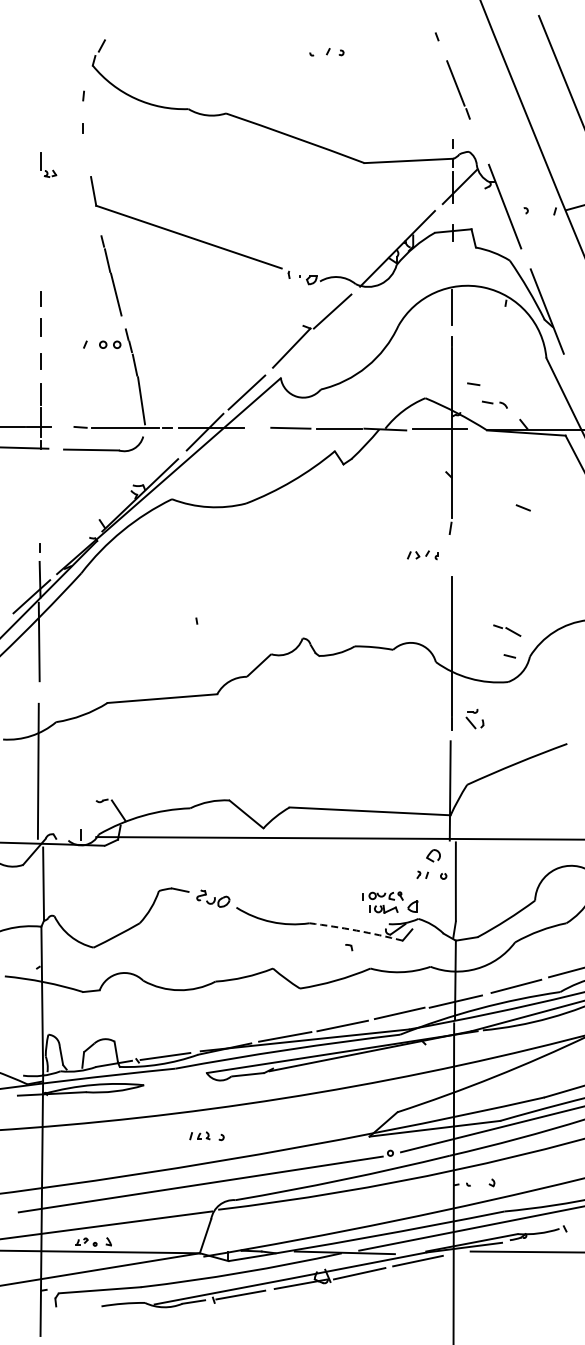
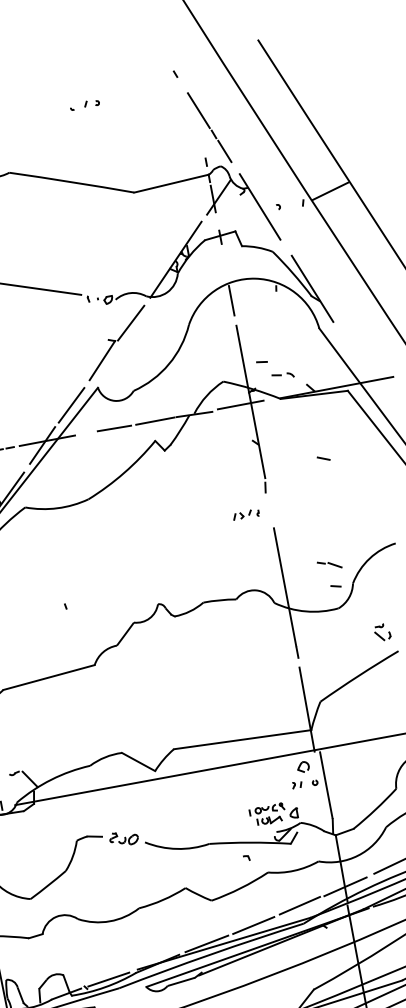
line: (476, 135) -> (224, 151), added
part: (474, 718) -> (381, 632), moved
arc: (356, 930) -> (250, 842), dashed -> solid

